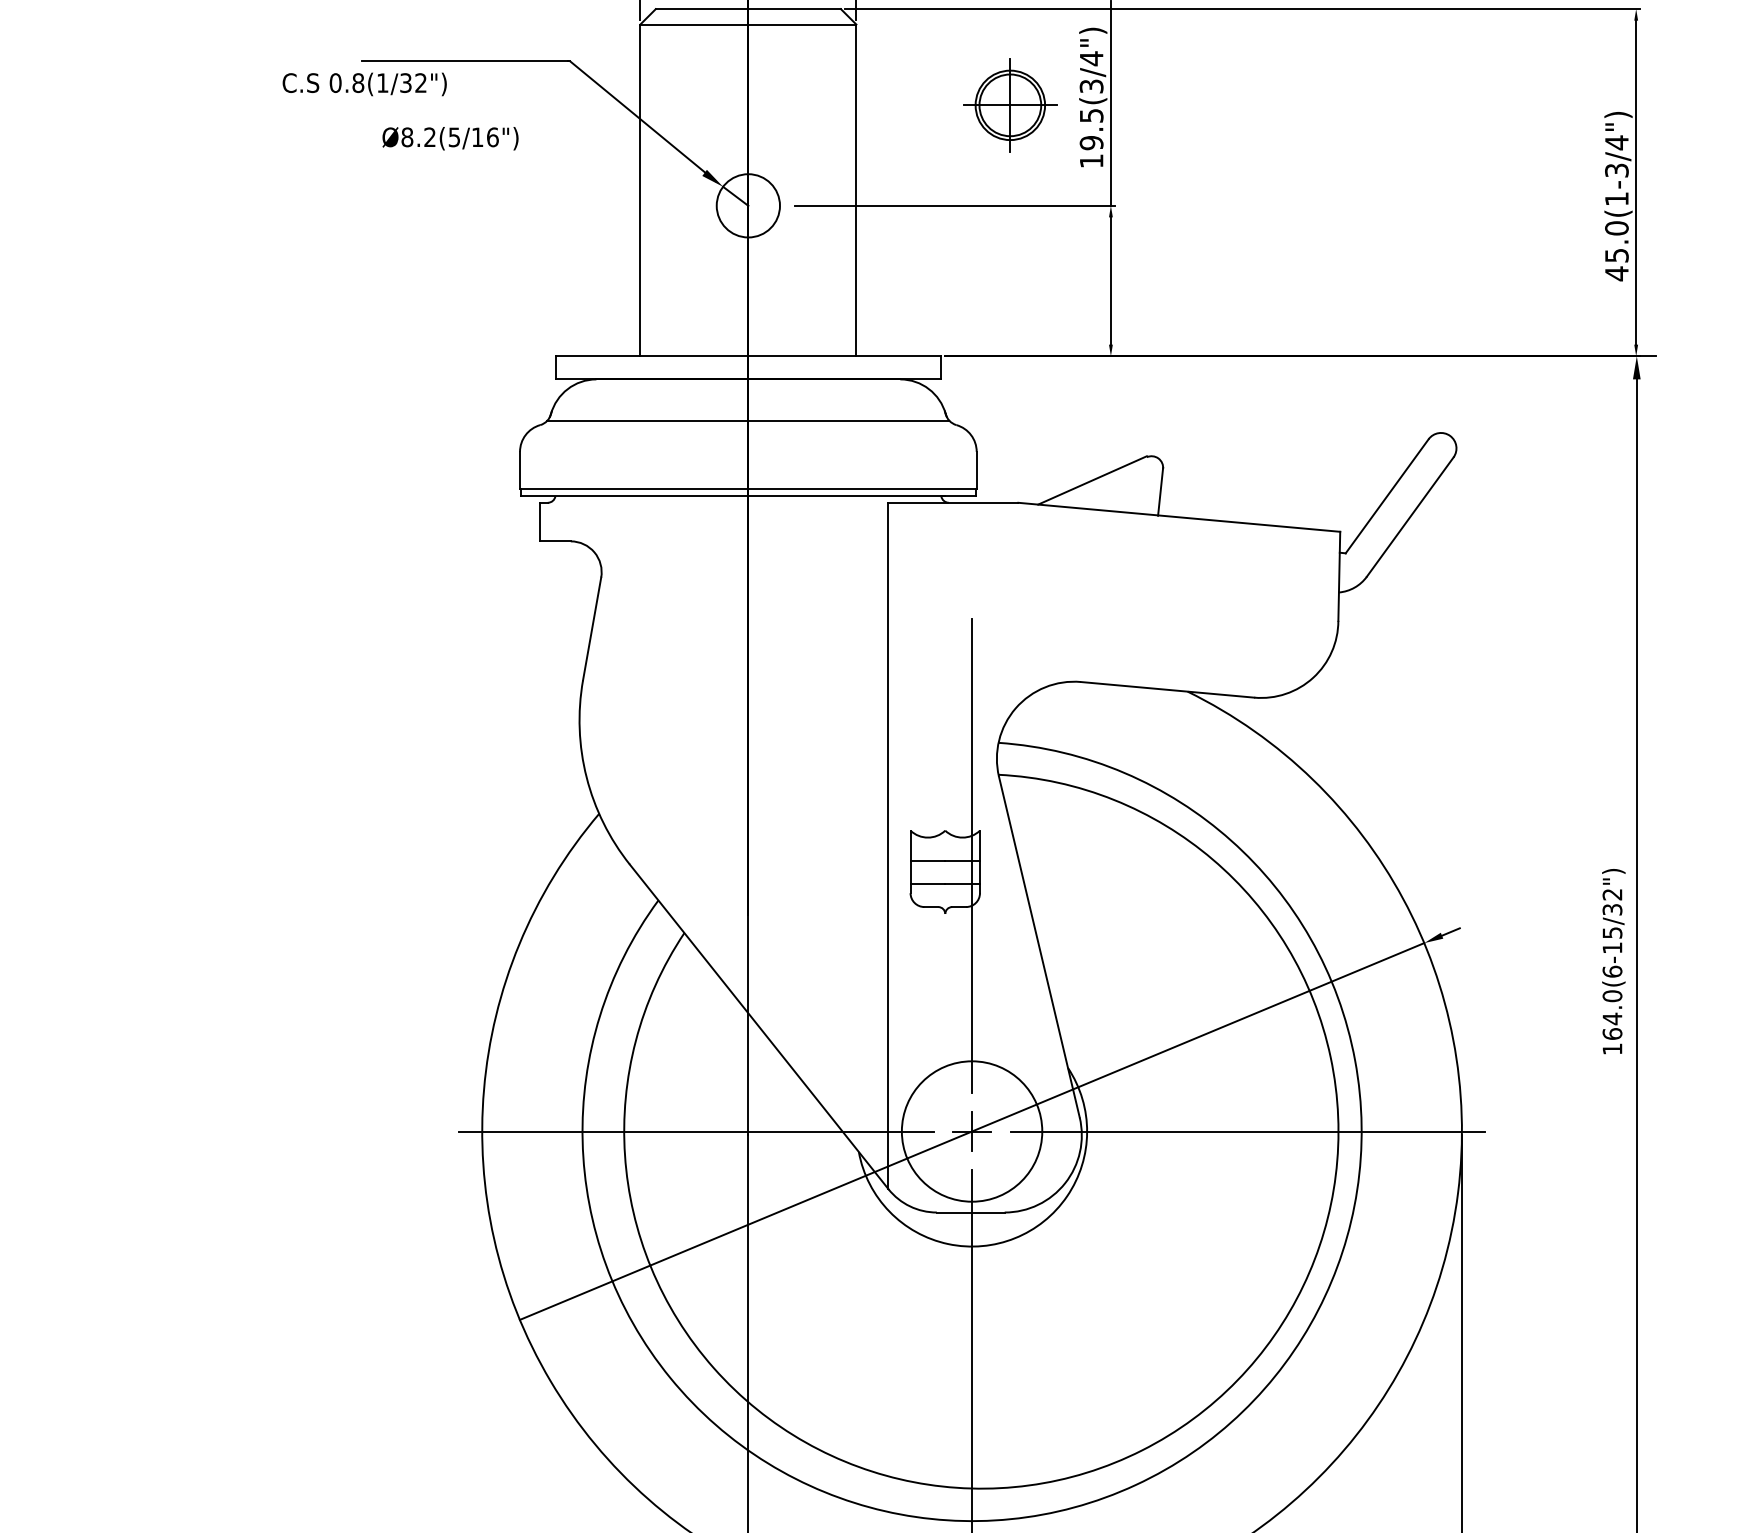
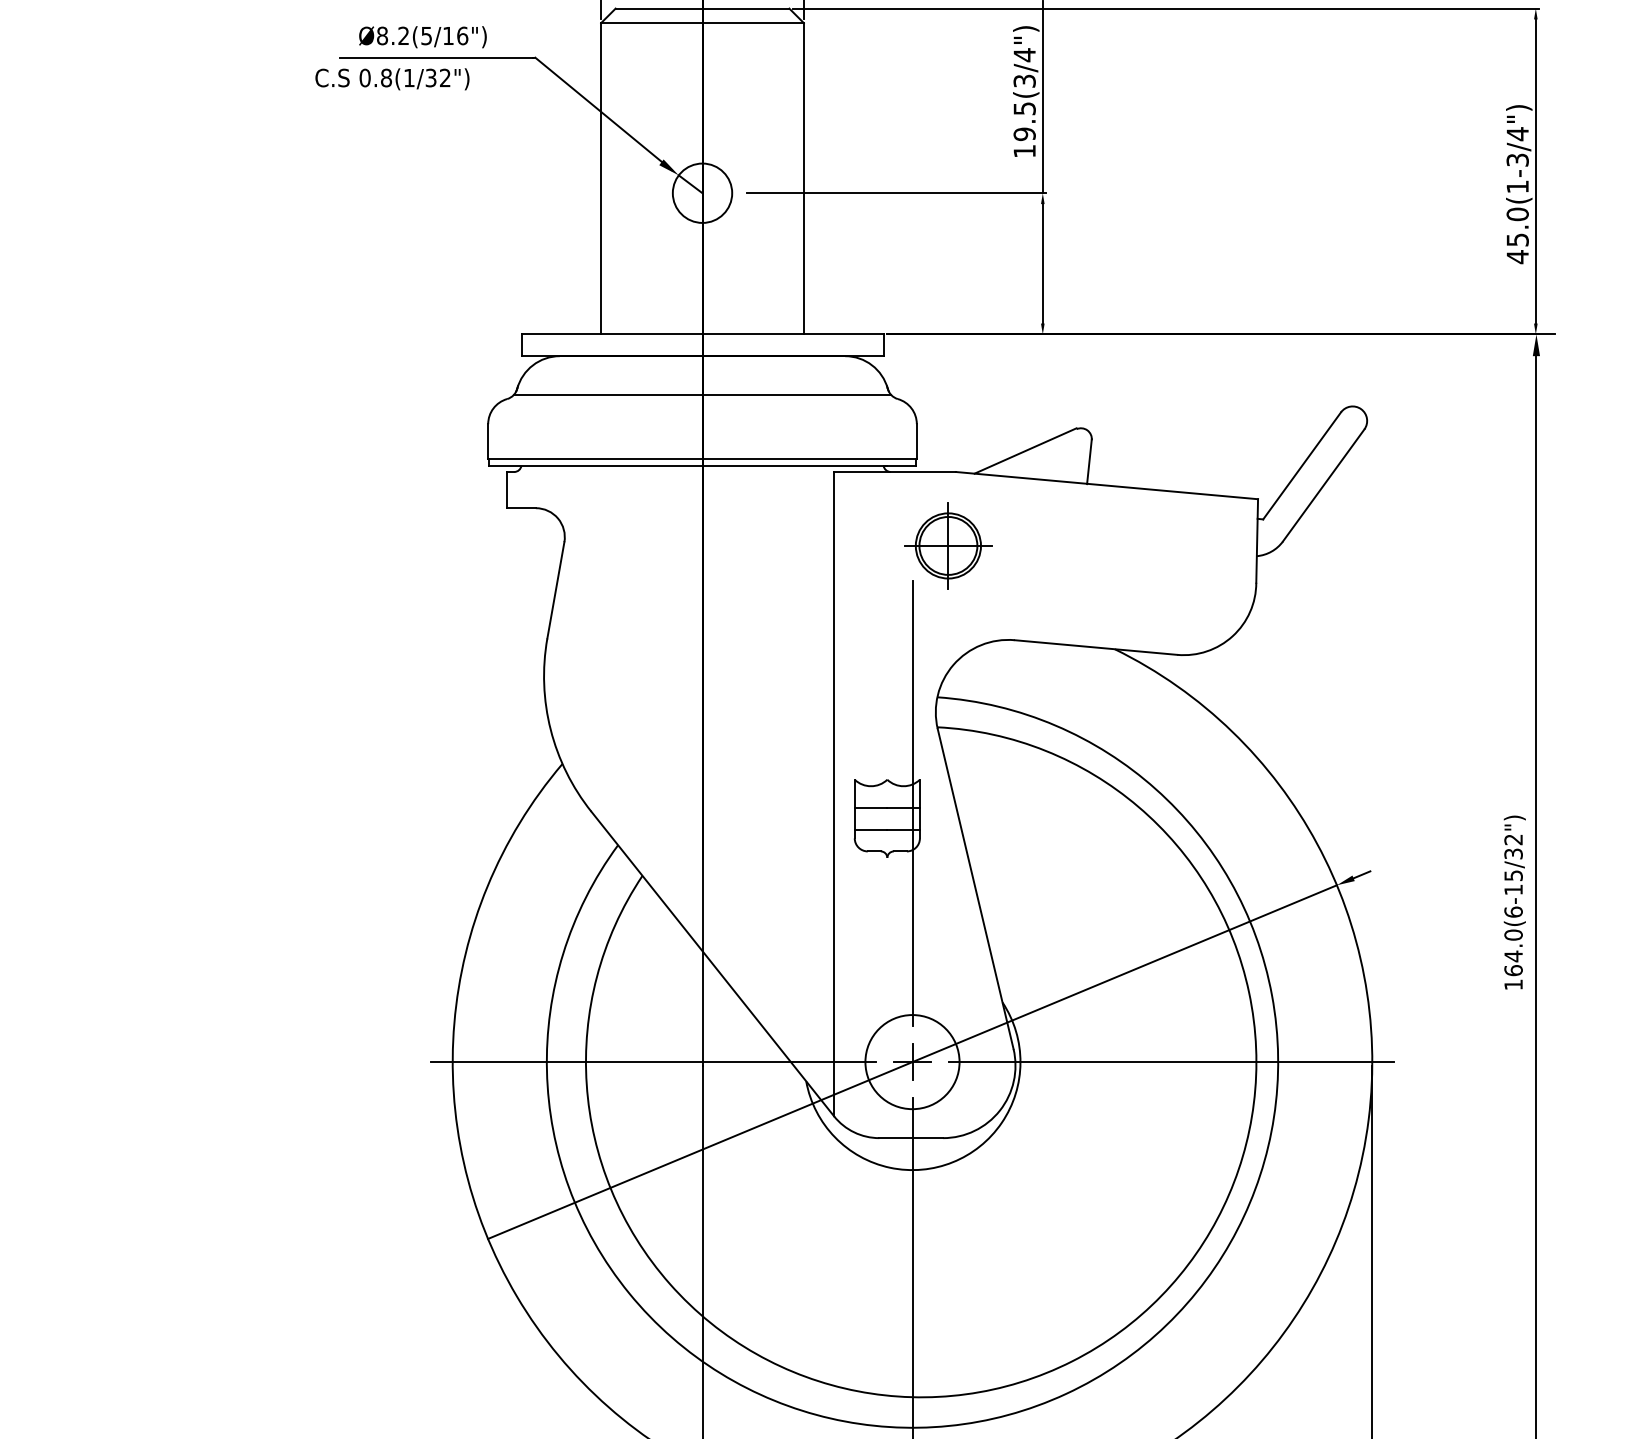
text: (364, 84) -> (392, 79), moved
part: (1010, 104) -> (948, 545), moved
text: (450, 138) -> (422, 37), moved
circle: (972, 1131) -> (912, 1062), size x0.71

